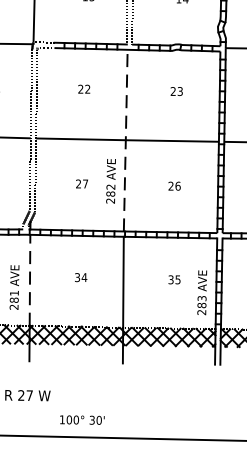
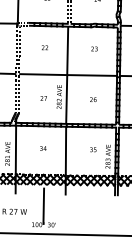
line: (126, 141) -> (67, 75), dashed -> solid
line: (29, 279) -> (15, 149), dashed -> solid
line: (81, 383) -> (43, 205), added

